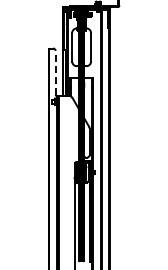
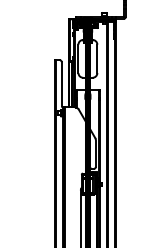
line: (55, 72) -> (61, 84), dashed -> solid

